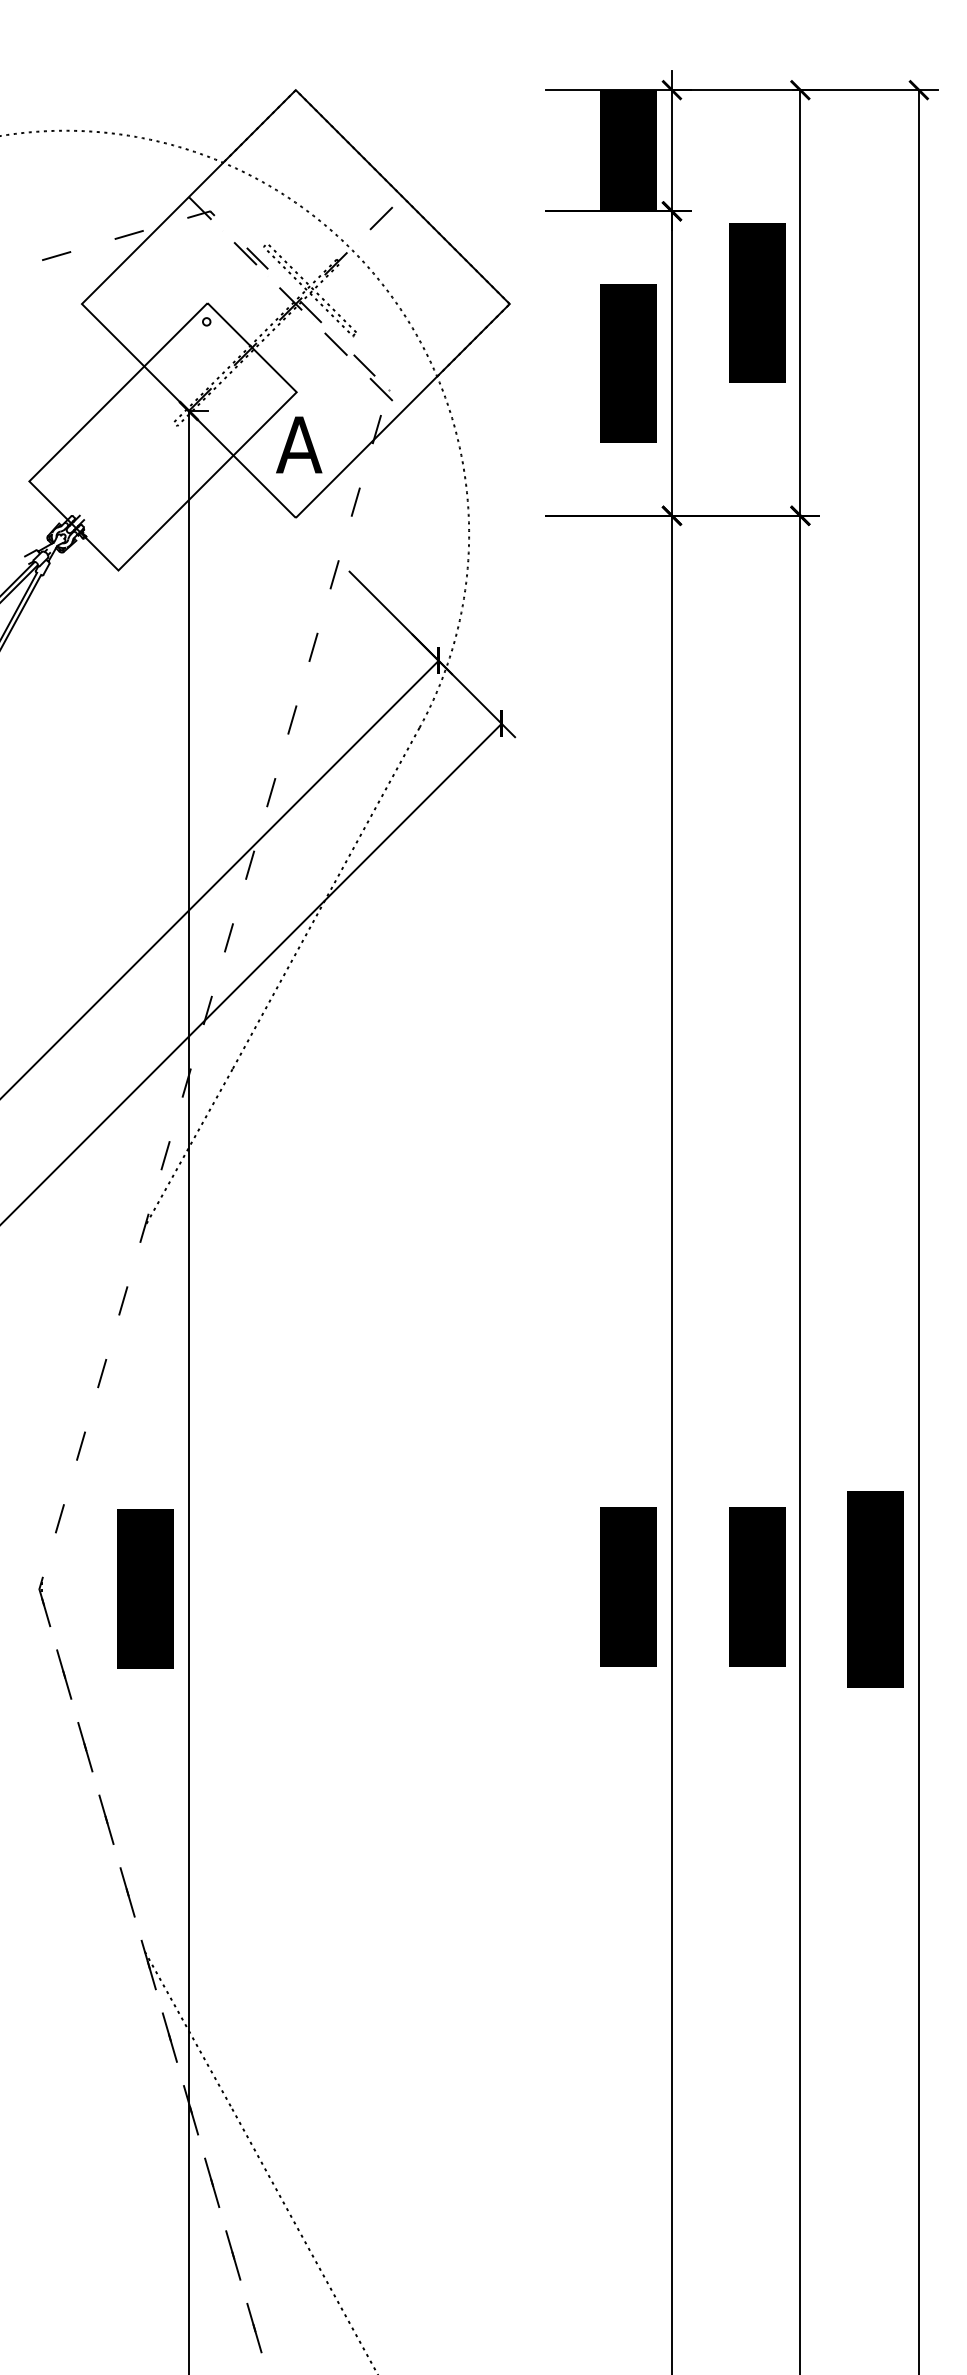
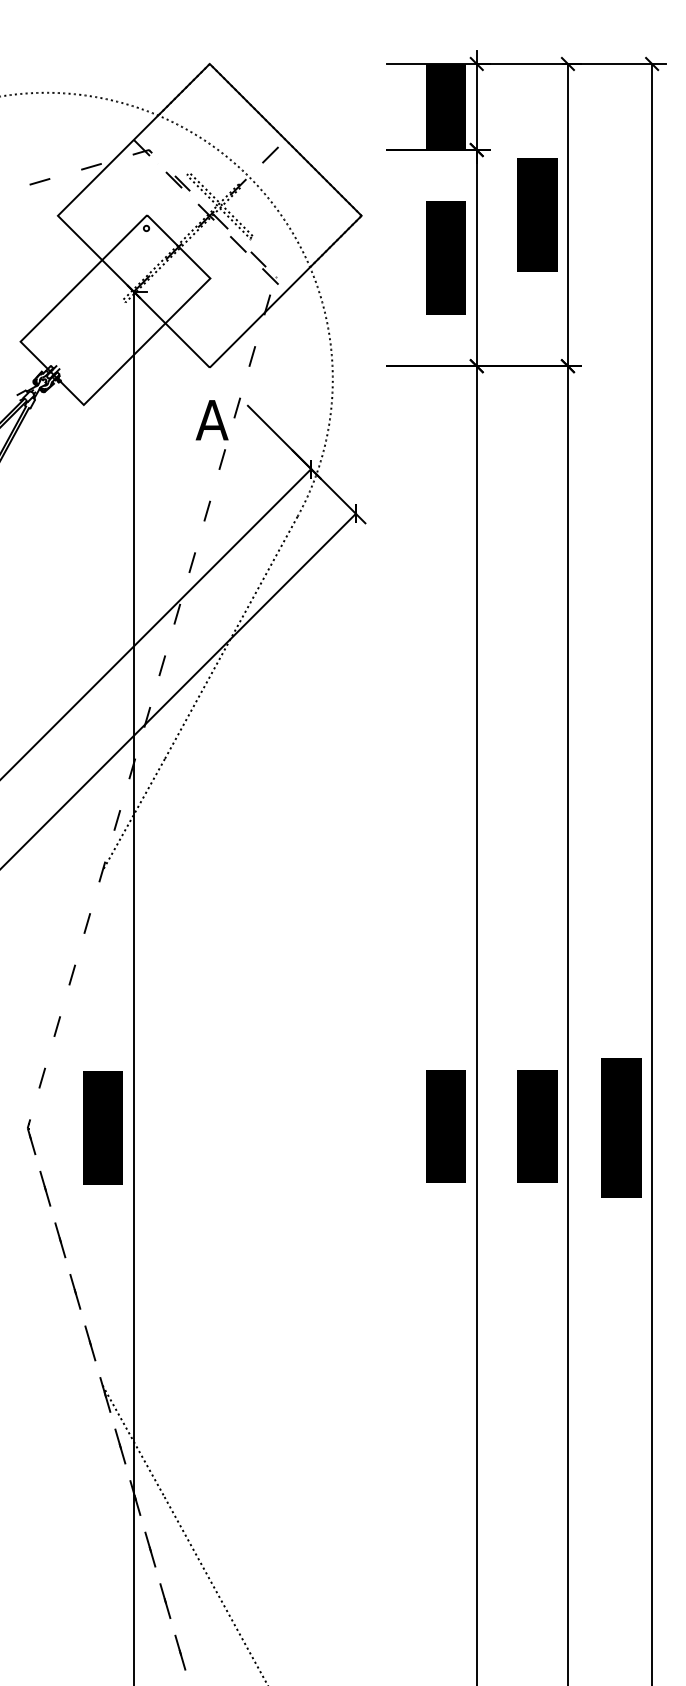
text: (299, 444) -> (212, 419), moved

